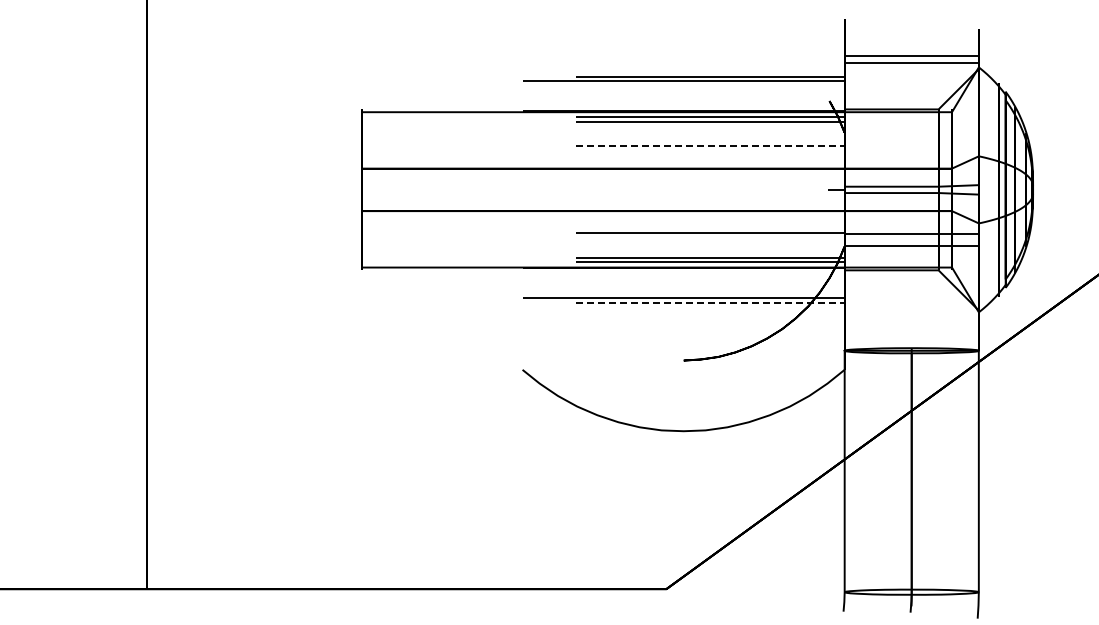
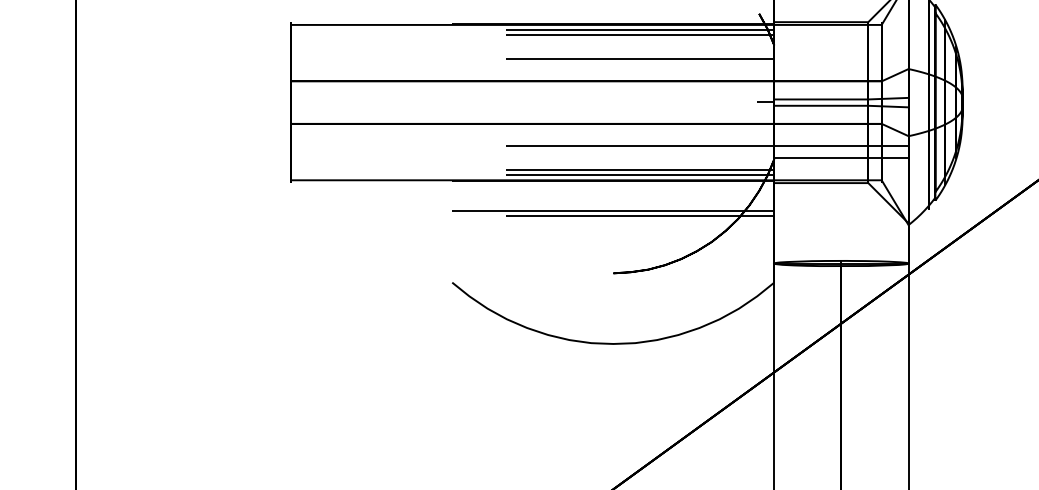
line: (711, 146) -> (641, 59), dashed -> solid
line: (711, 302) -> (641, 215), dashed -> solid

